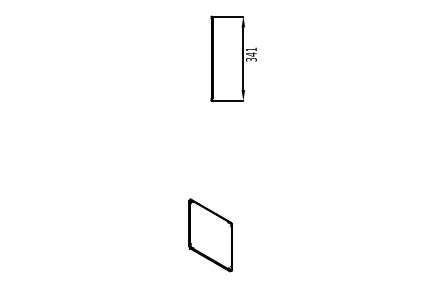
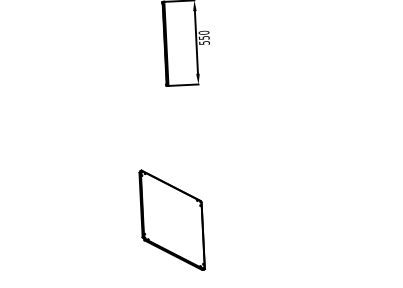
text: (251, 54) -> (204, 37), 341 -> 550
part: (210, 235) -> (172, 220), size x1.43

